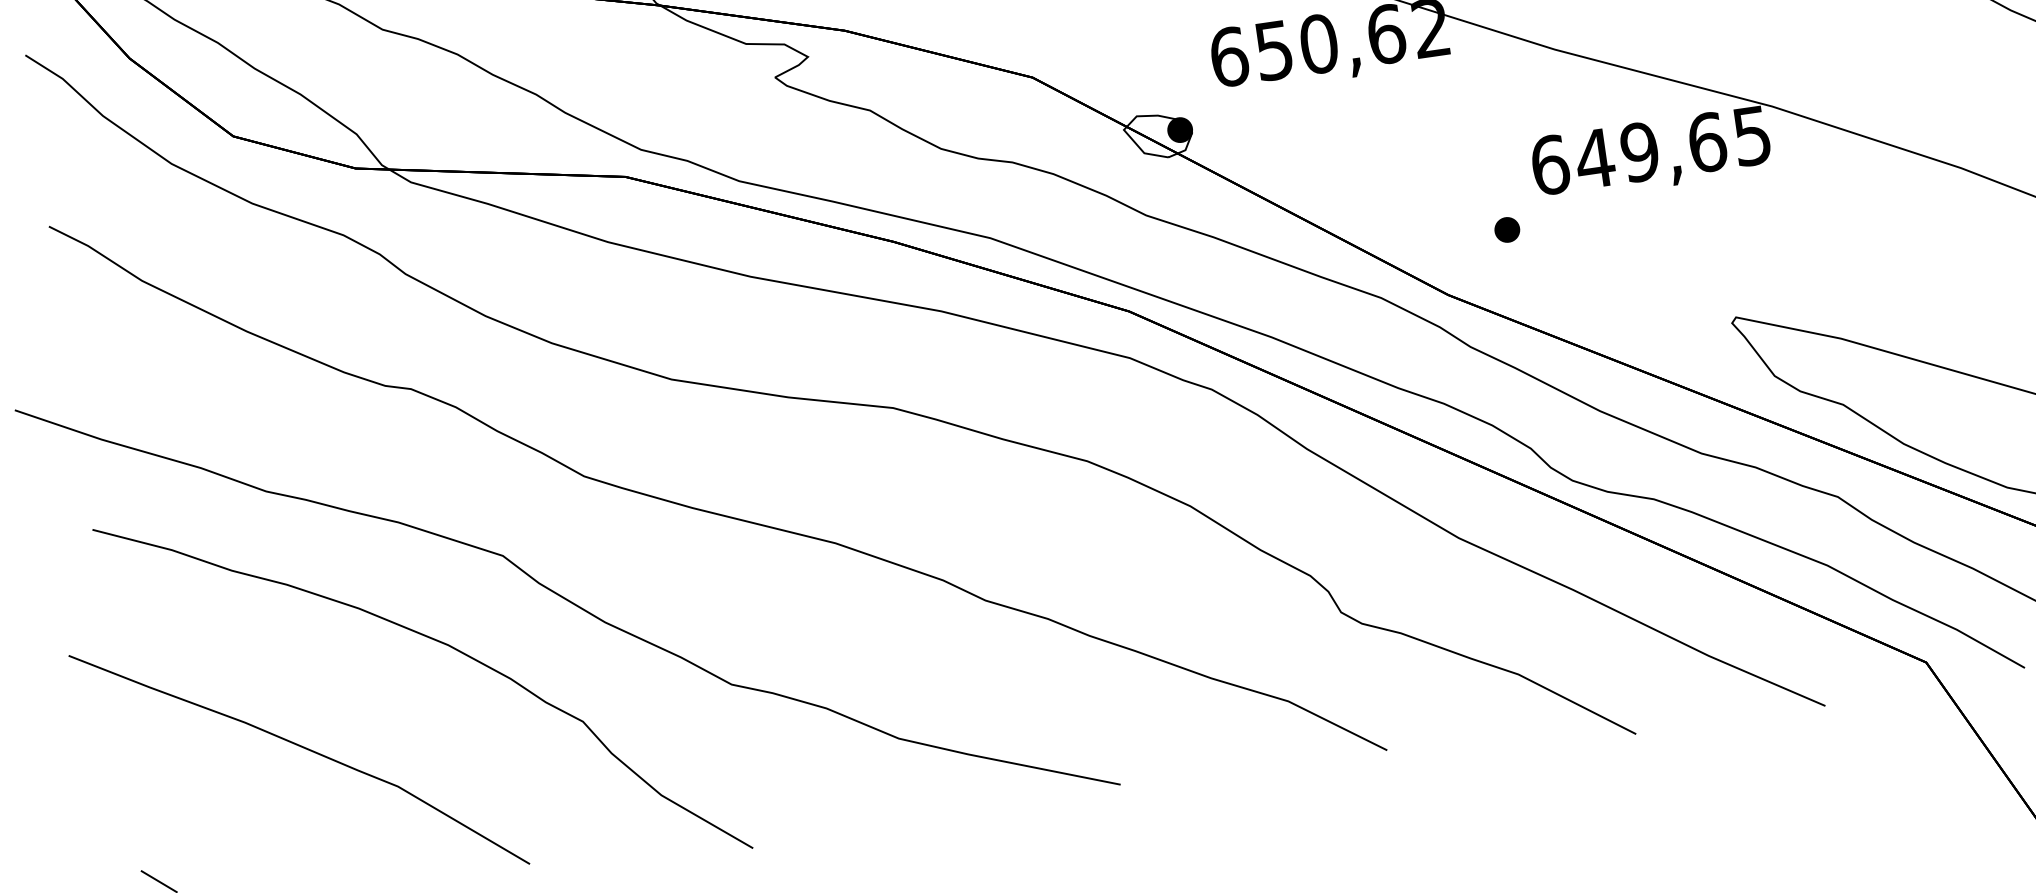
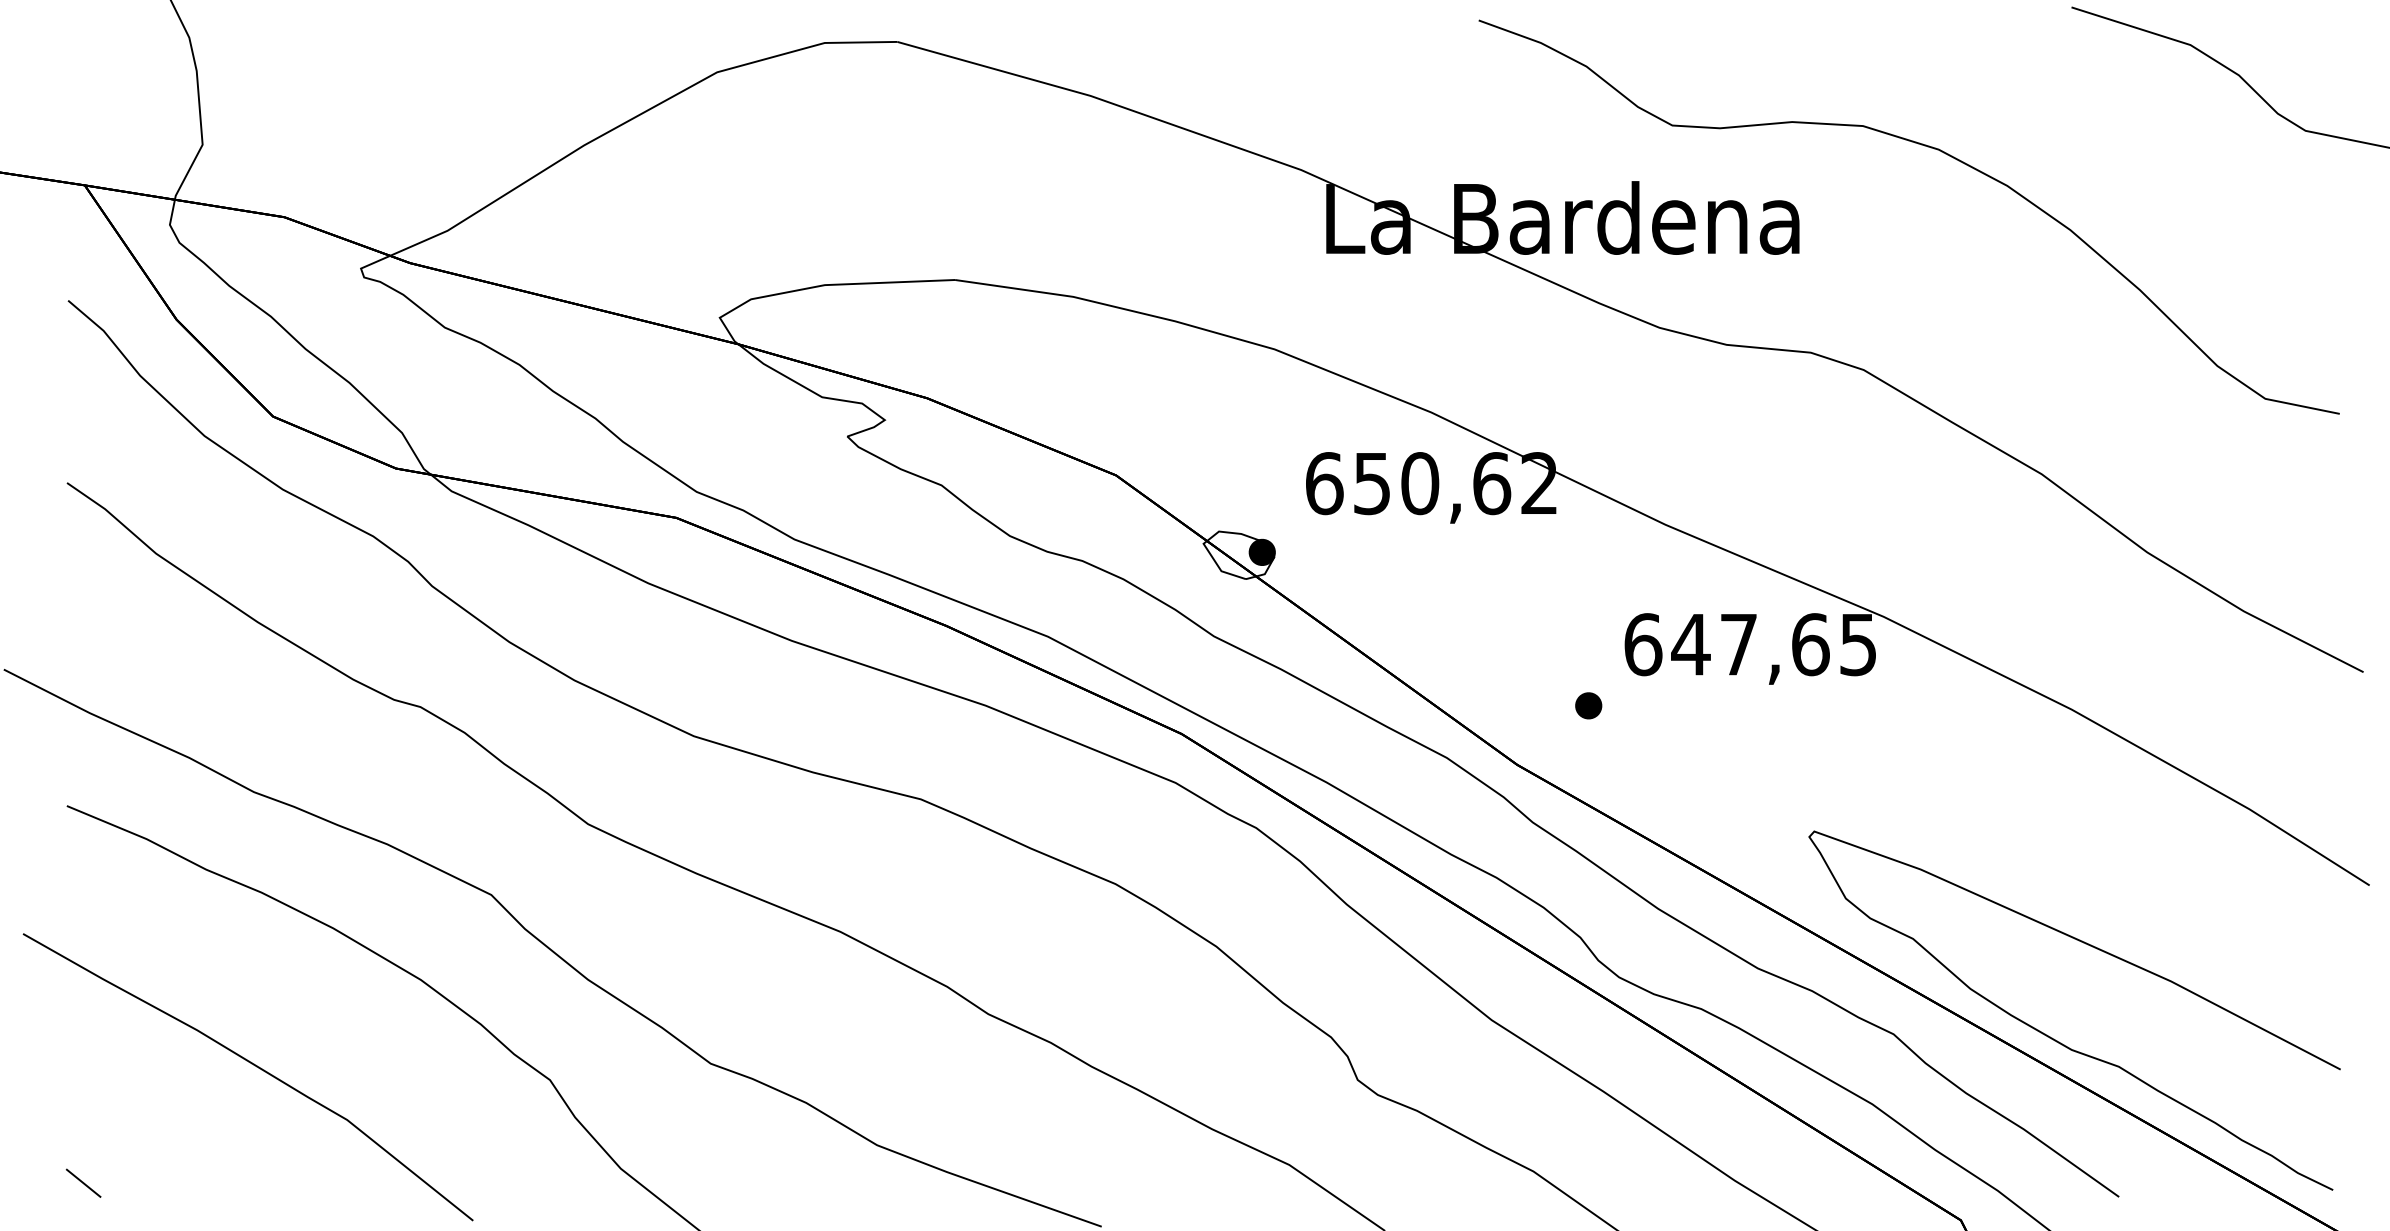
text: (1639, 152) -> (1738, 644), 649,65 -> 647,65

